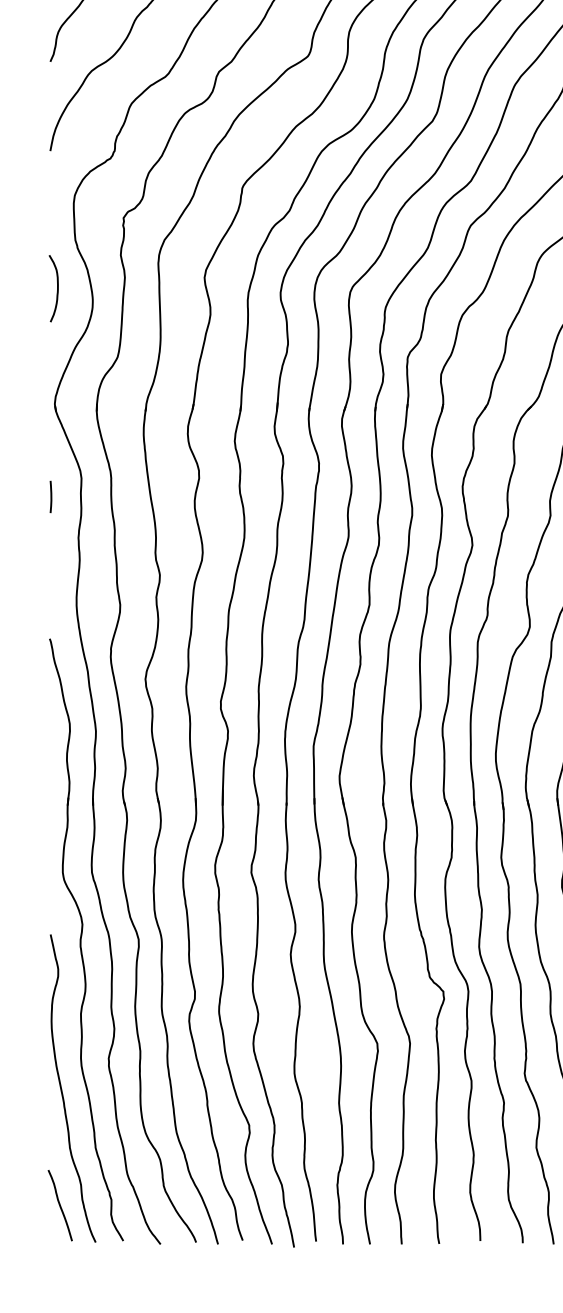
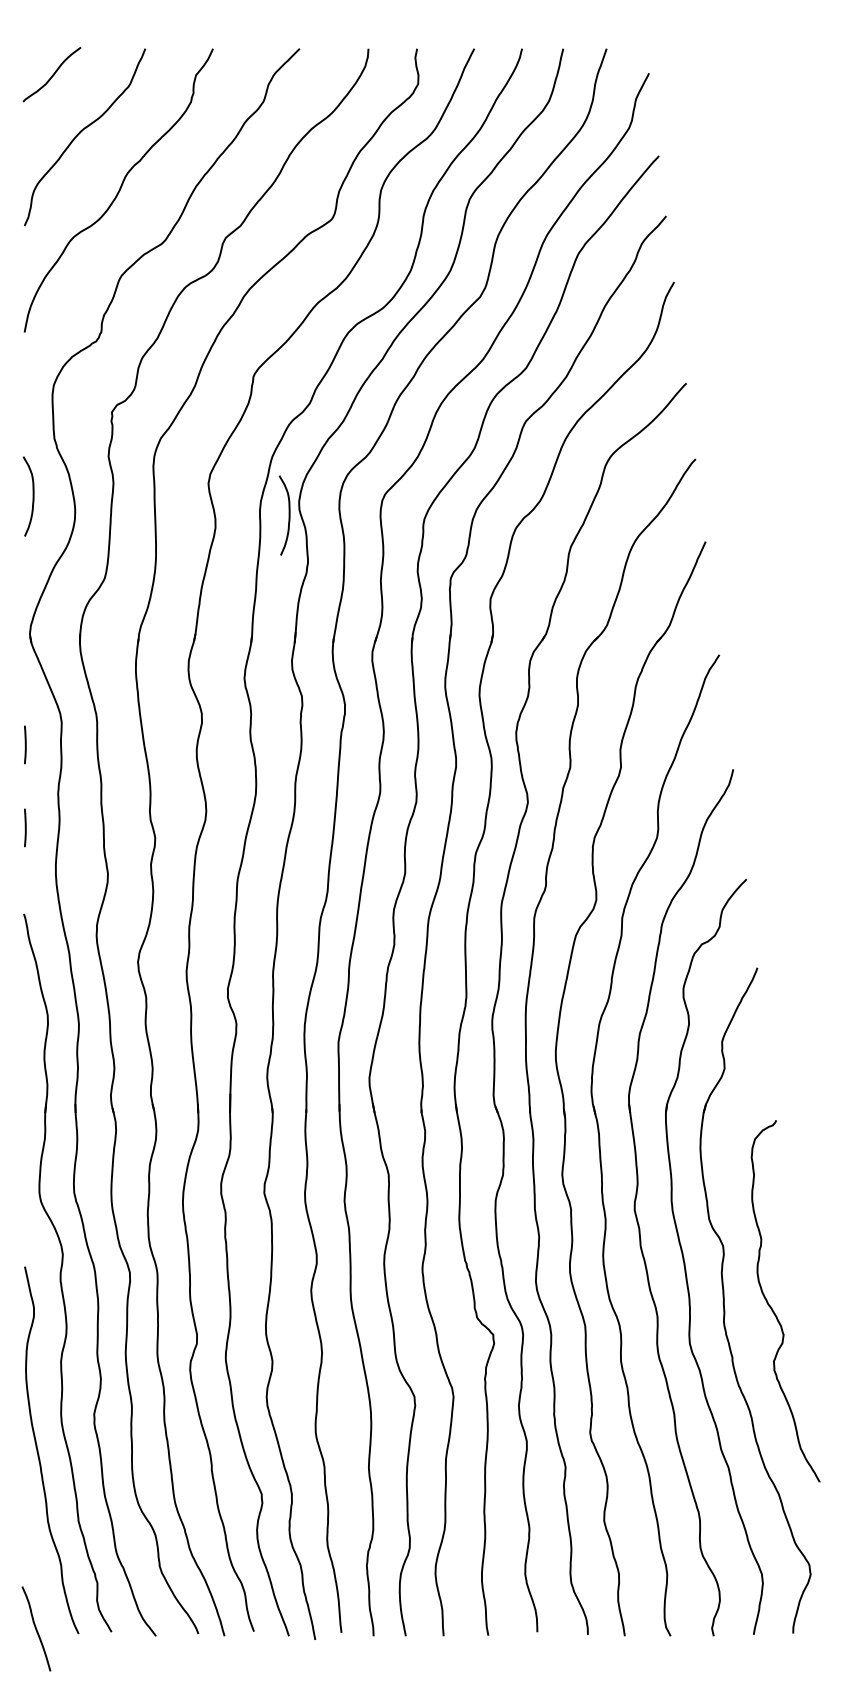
curve: (271, 304) -> (288, 515), added
line: (51, 566) -> (25, 827), added
curve: (60, 1205) -> (36, 1628), moved

